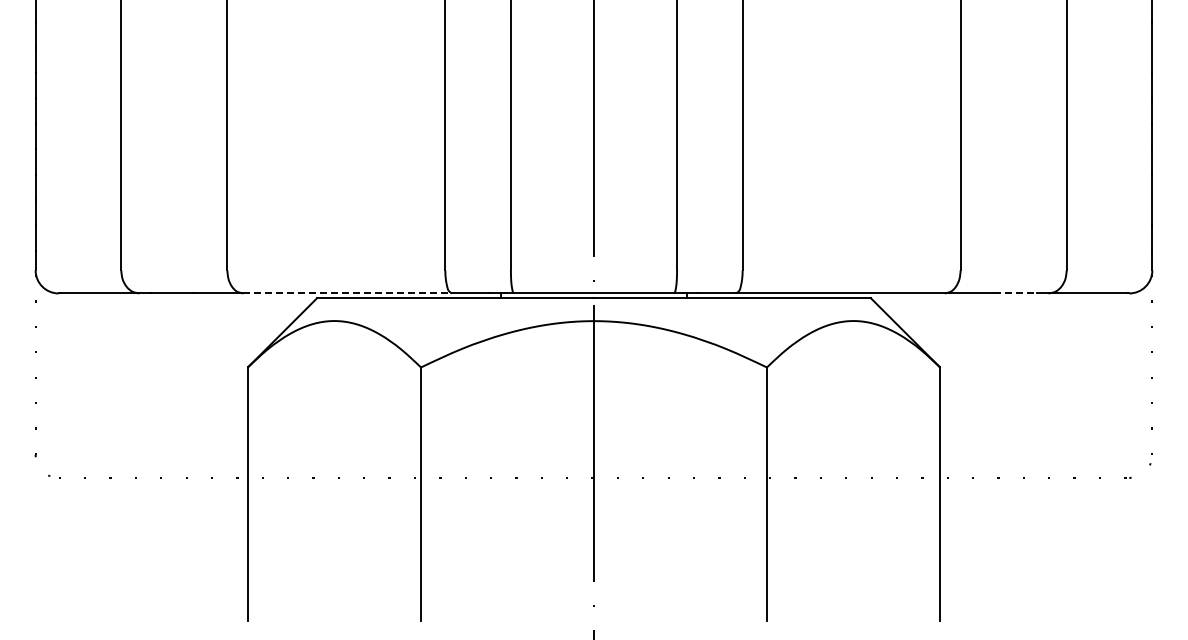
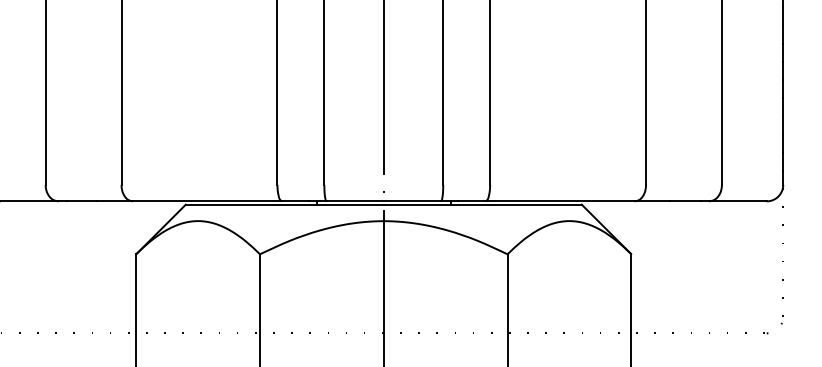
line: (348, 293) -> (208, 201), dashed -> solid
line: (1015, 293) -> (685, 201), dashed -> solid

